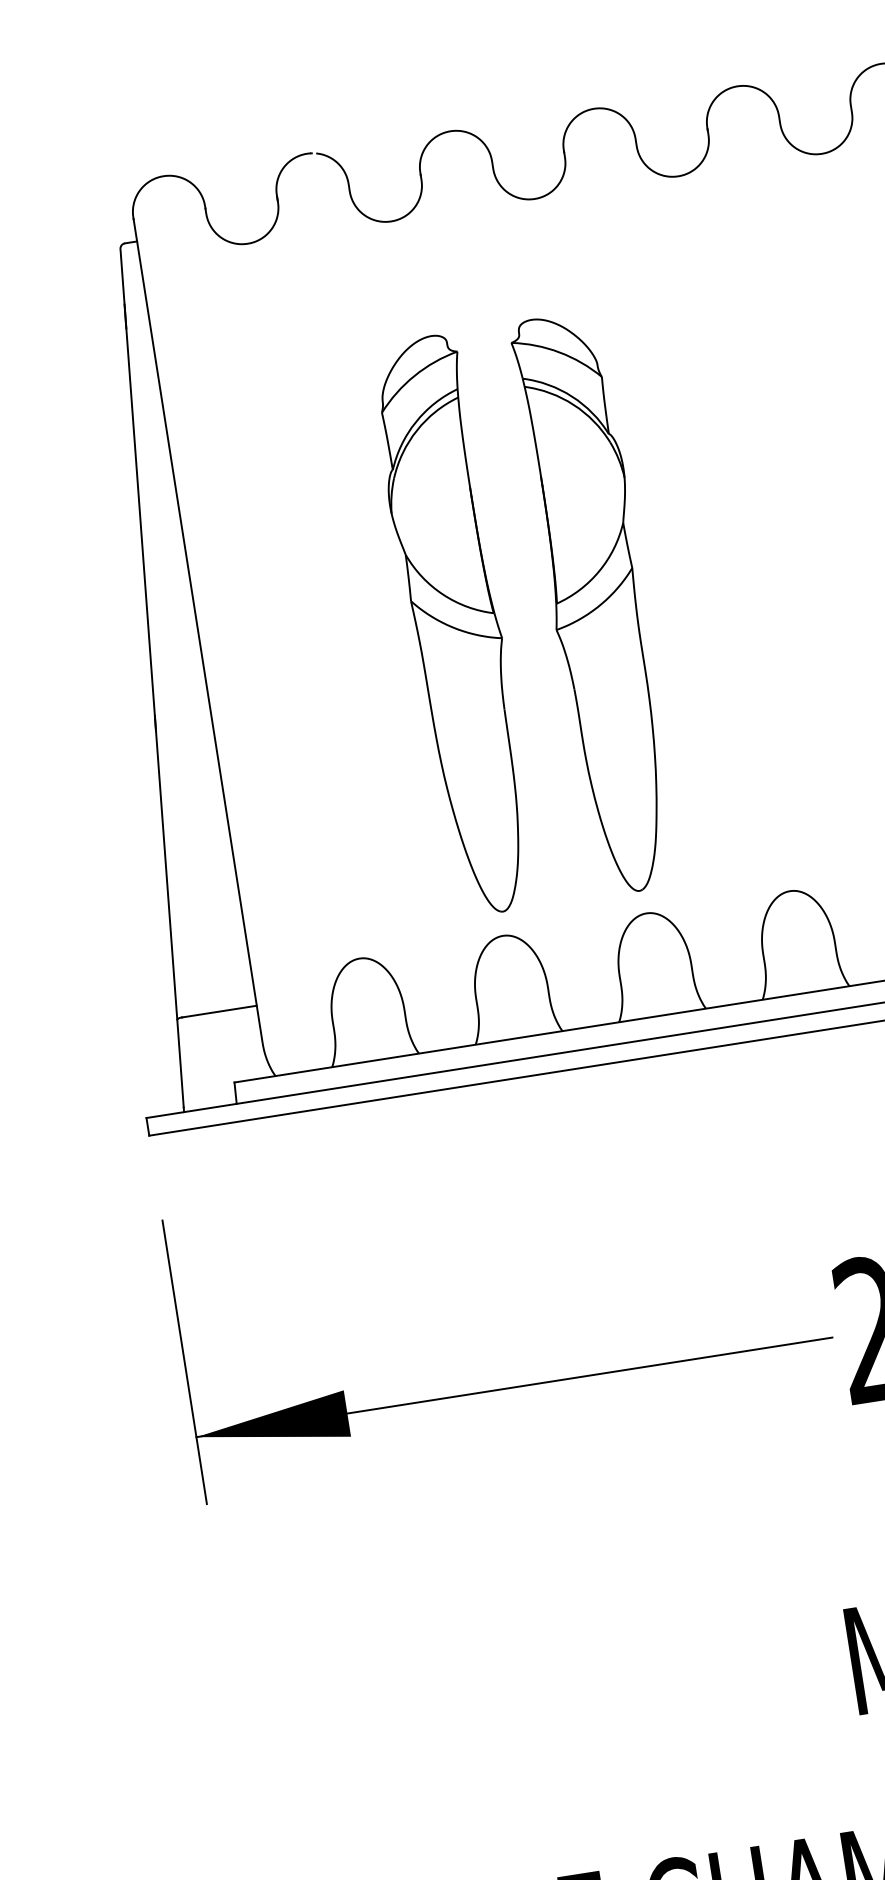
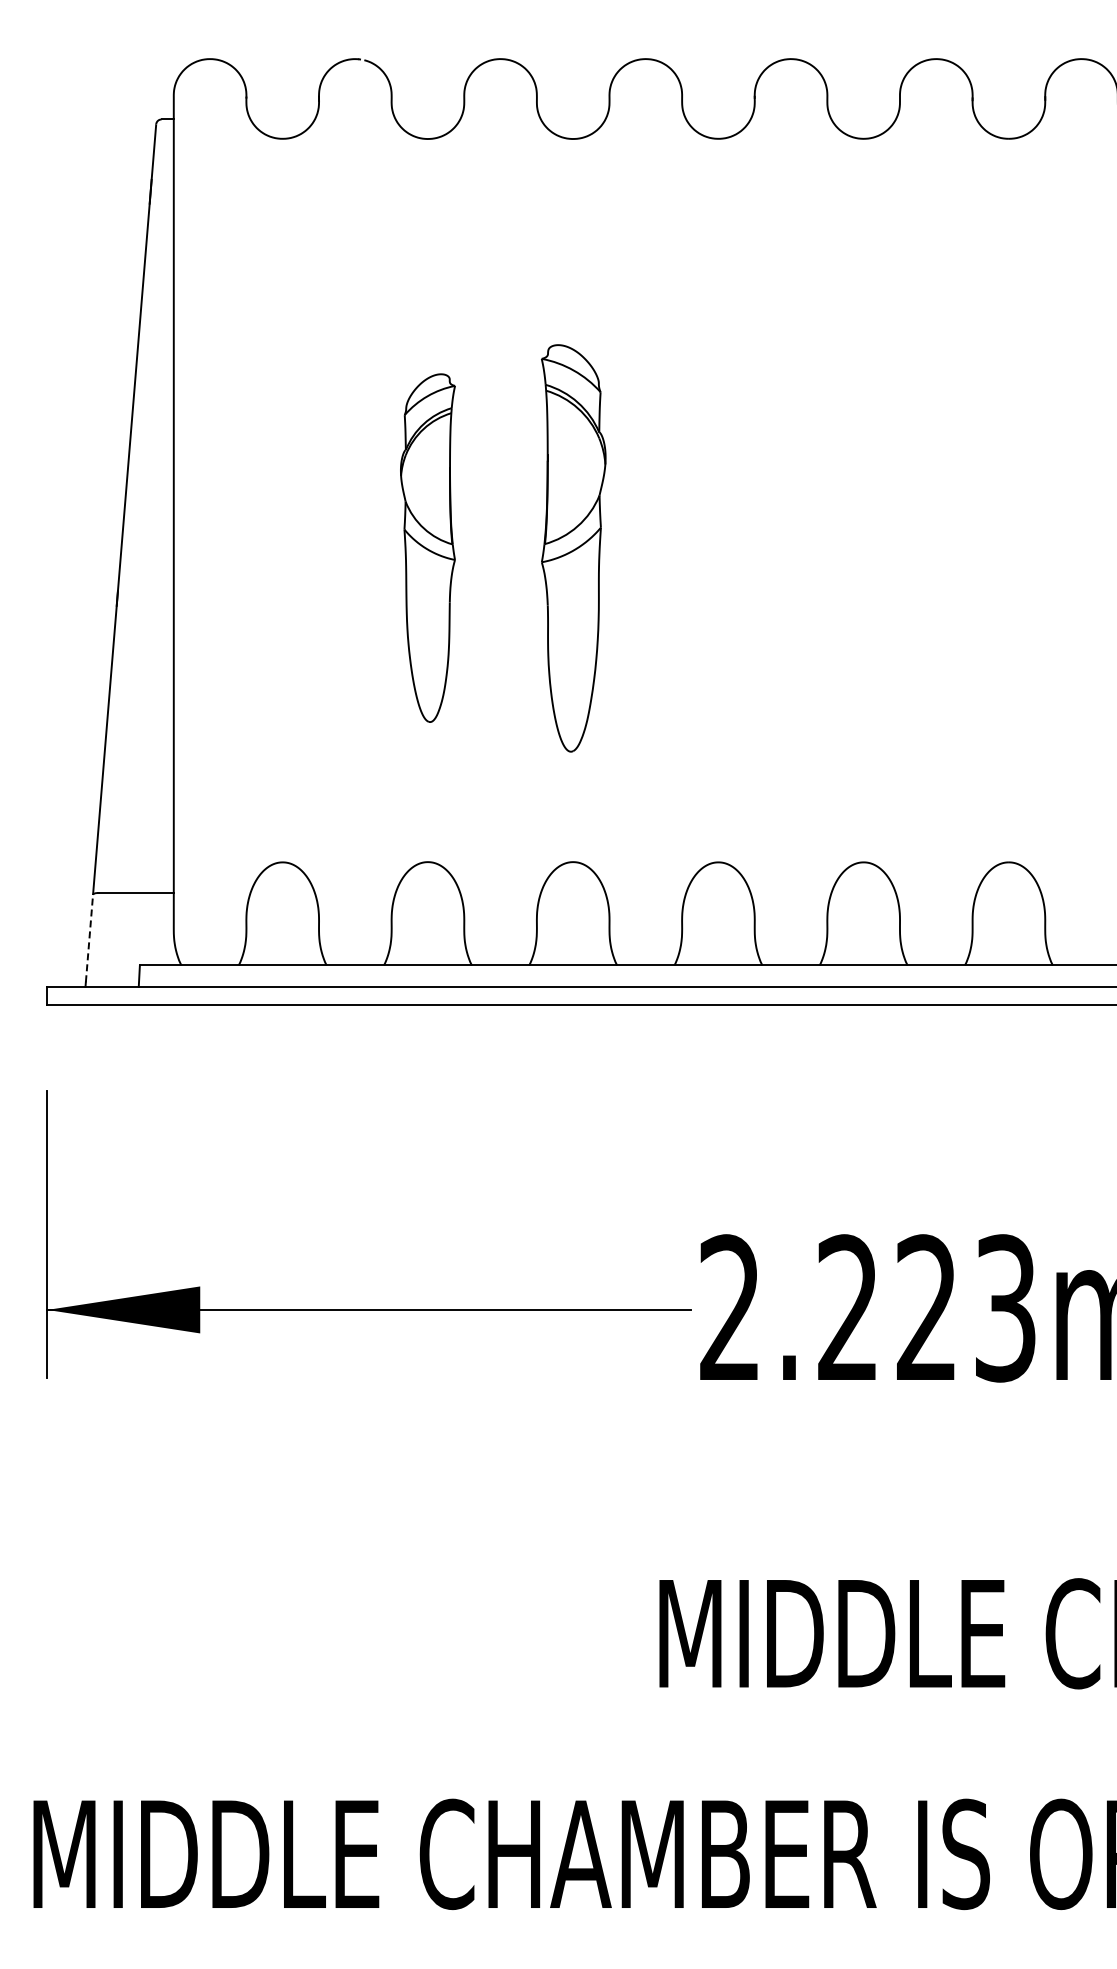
part: (598, 603) -> (573, 548), size x0.7
part: (453, 625) -> (427, 547), size x0.6
line: (180, 1063) -> (89, 938), solid -> dashed

